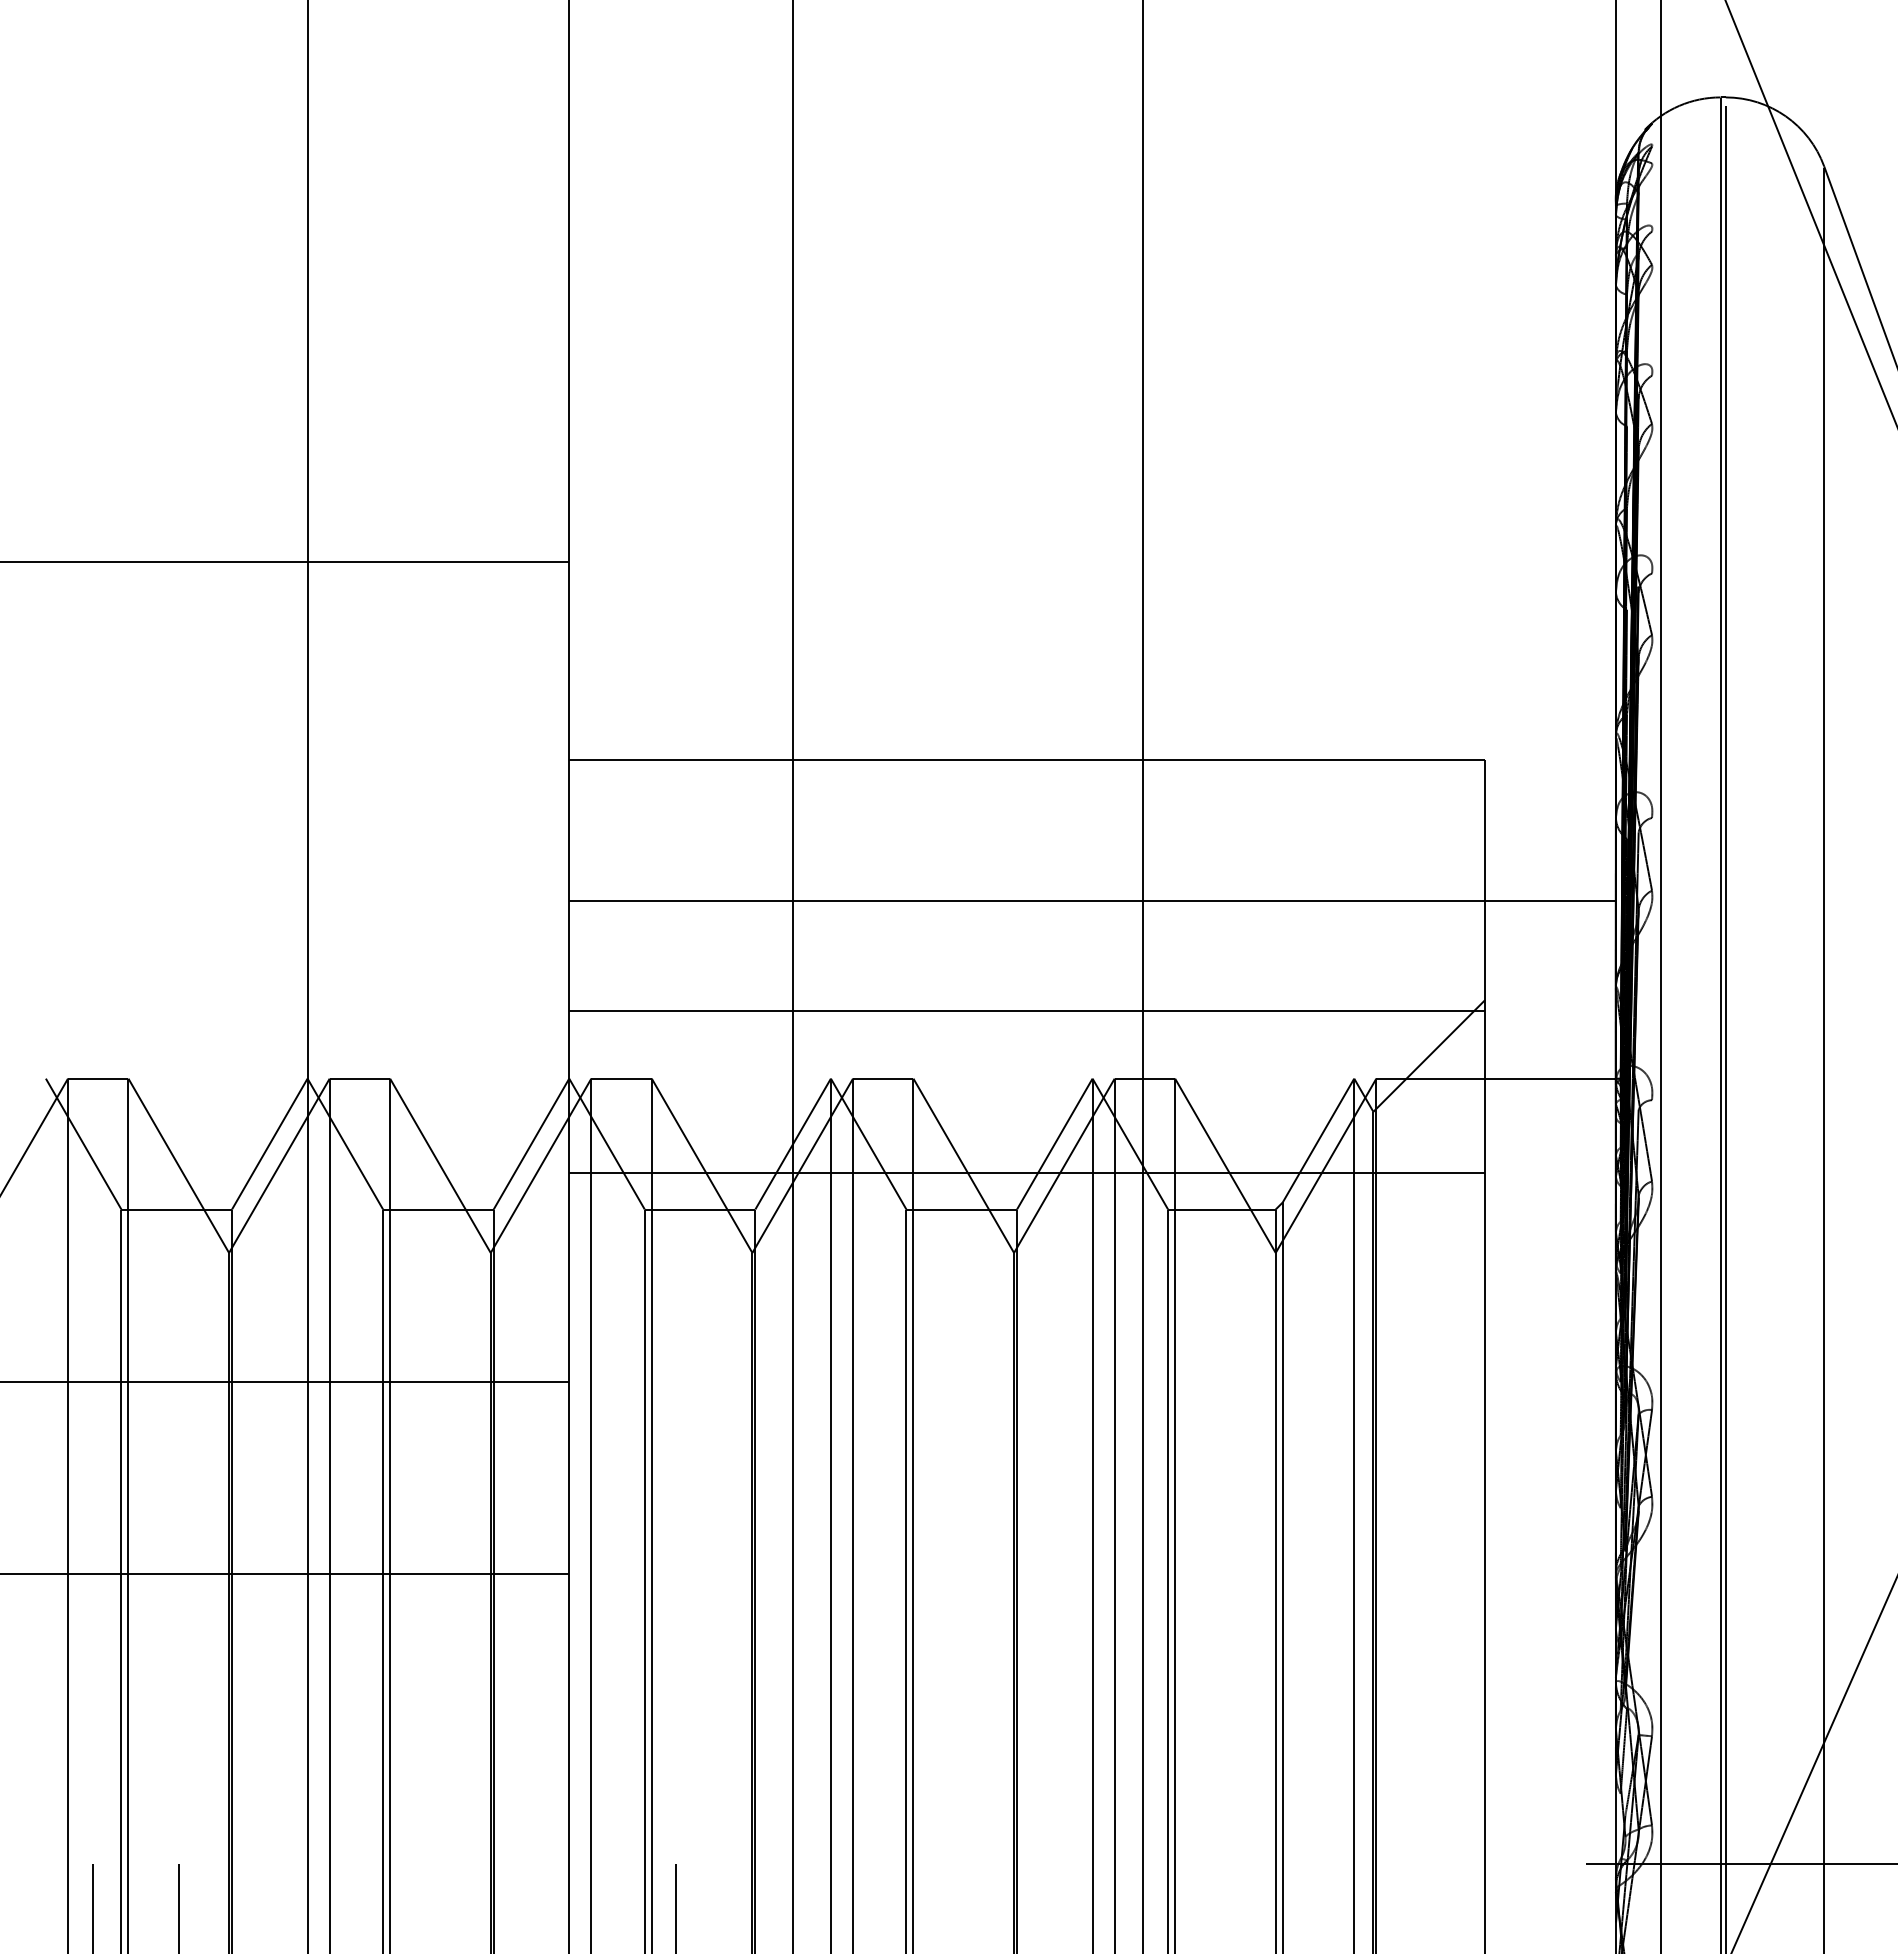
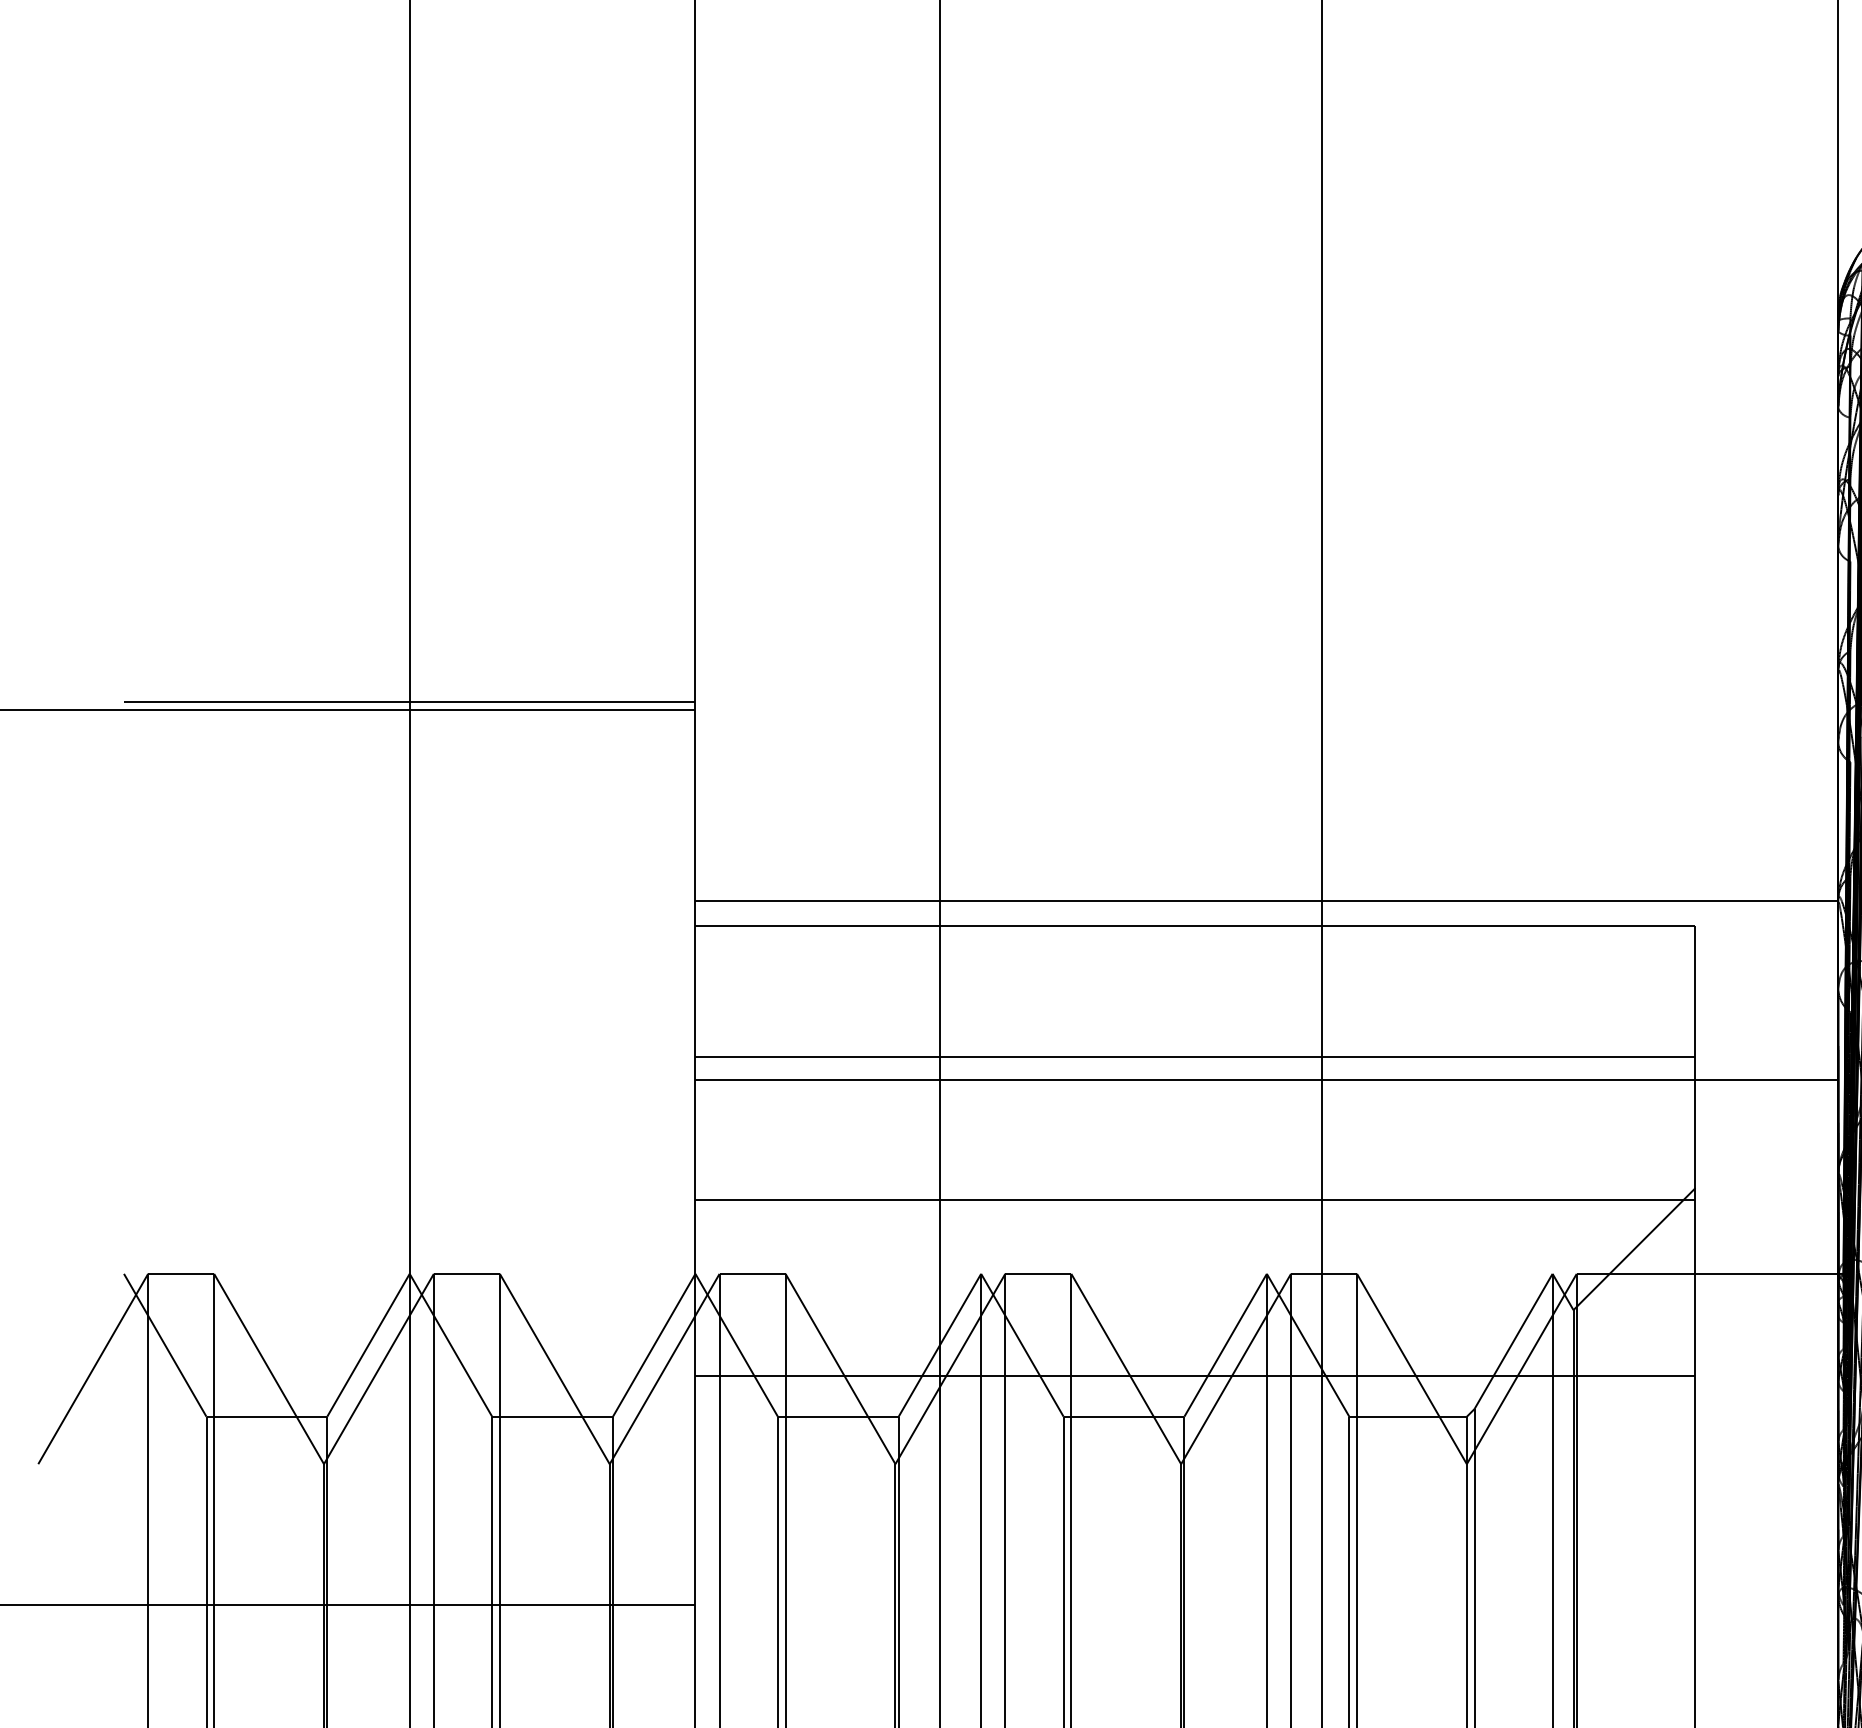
line: (307, 555) -> (409, 702), added
line: (1092, 737) -> (1266, 901), added
line: (1027, 879) -> (1195, 1056), added

